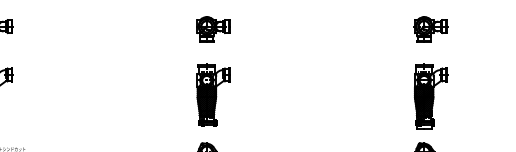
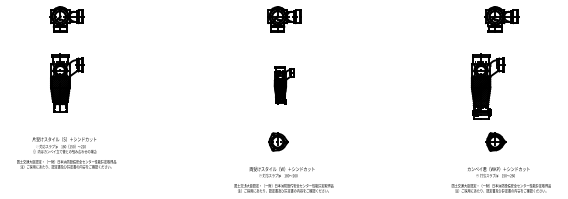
part: (213, 94) -> (284, 84), size x0.6
part: (430, 96) -> (487, 86), moved

